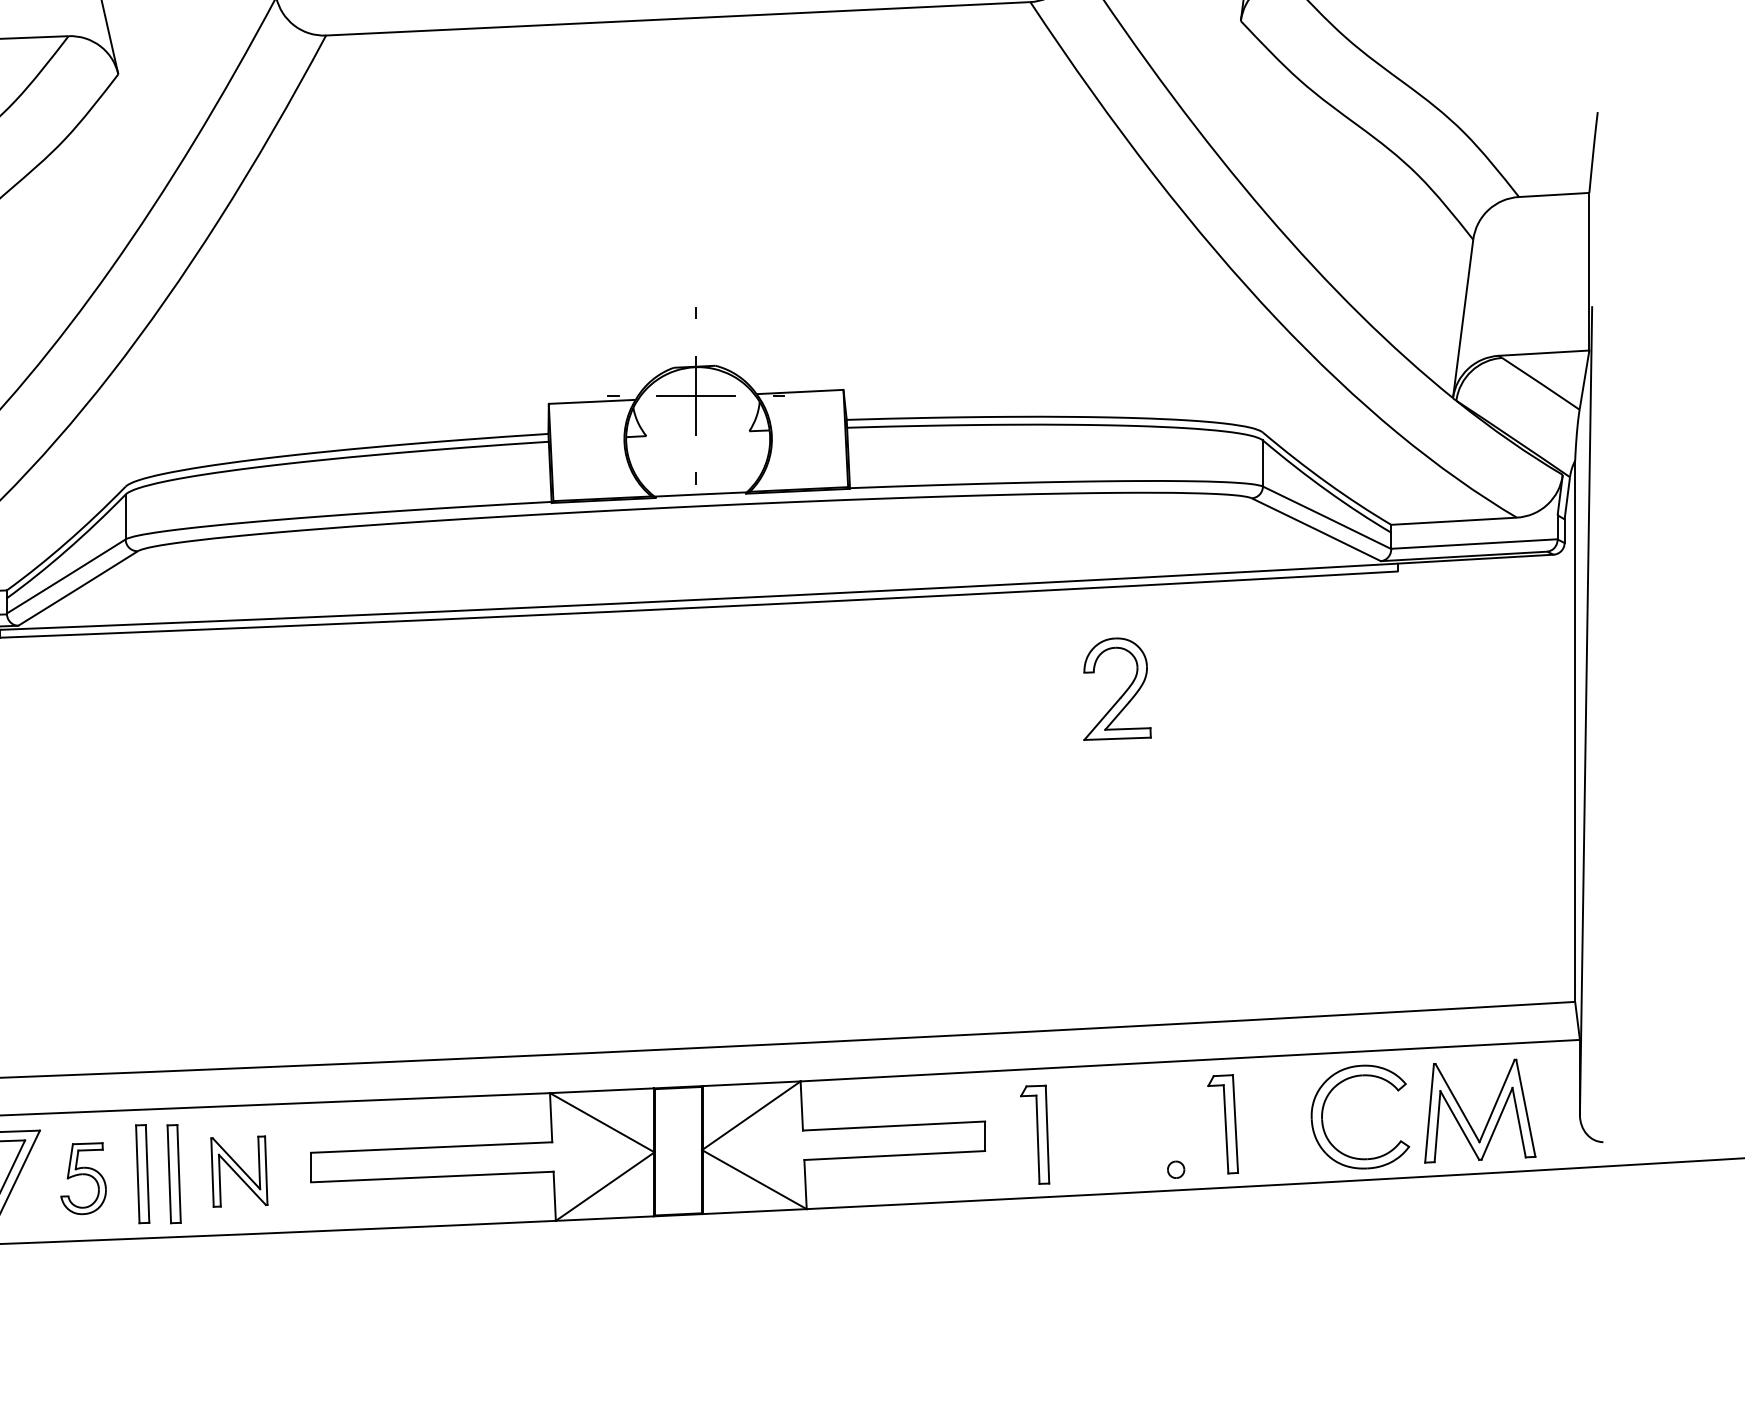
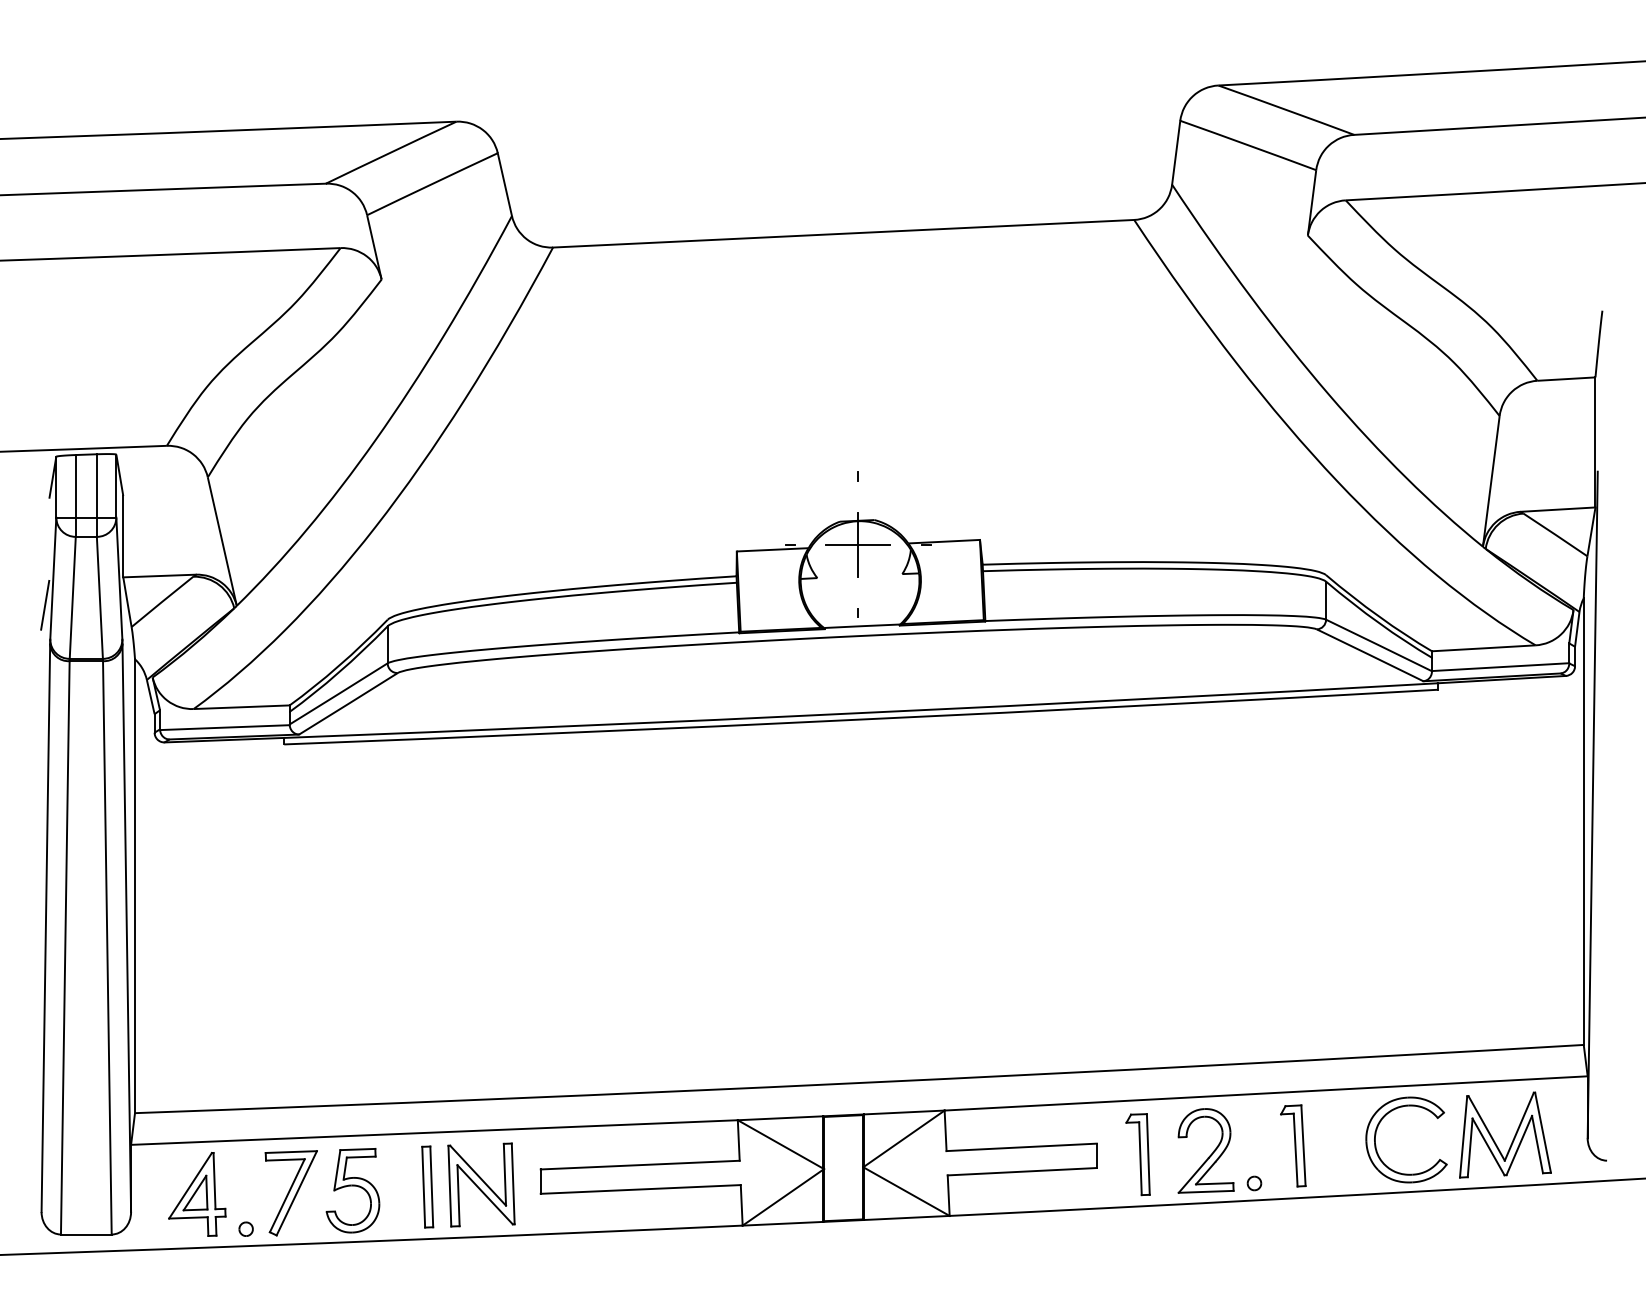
part: (1122, 693) -> (1210, 1154), moved
part: (239, 1171) -> (481, 1184), size x1.43
part: (142, 1173) -> (401, 1186), removed
part: (83, 1178) -> (352, 1190), size x1.43

